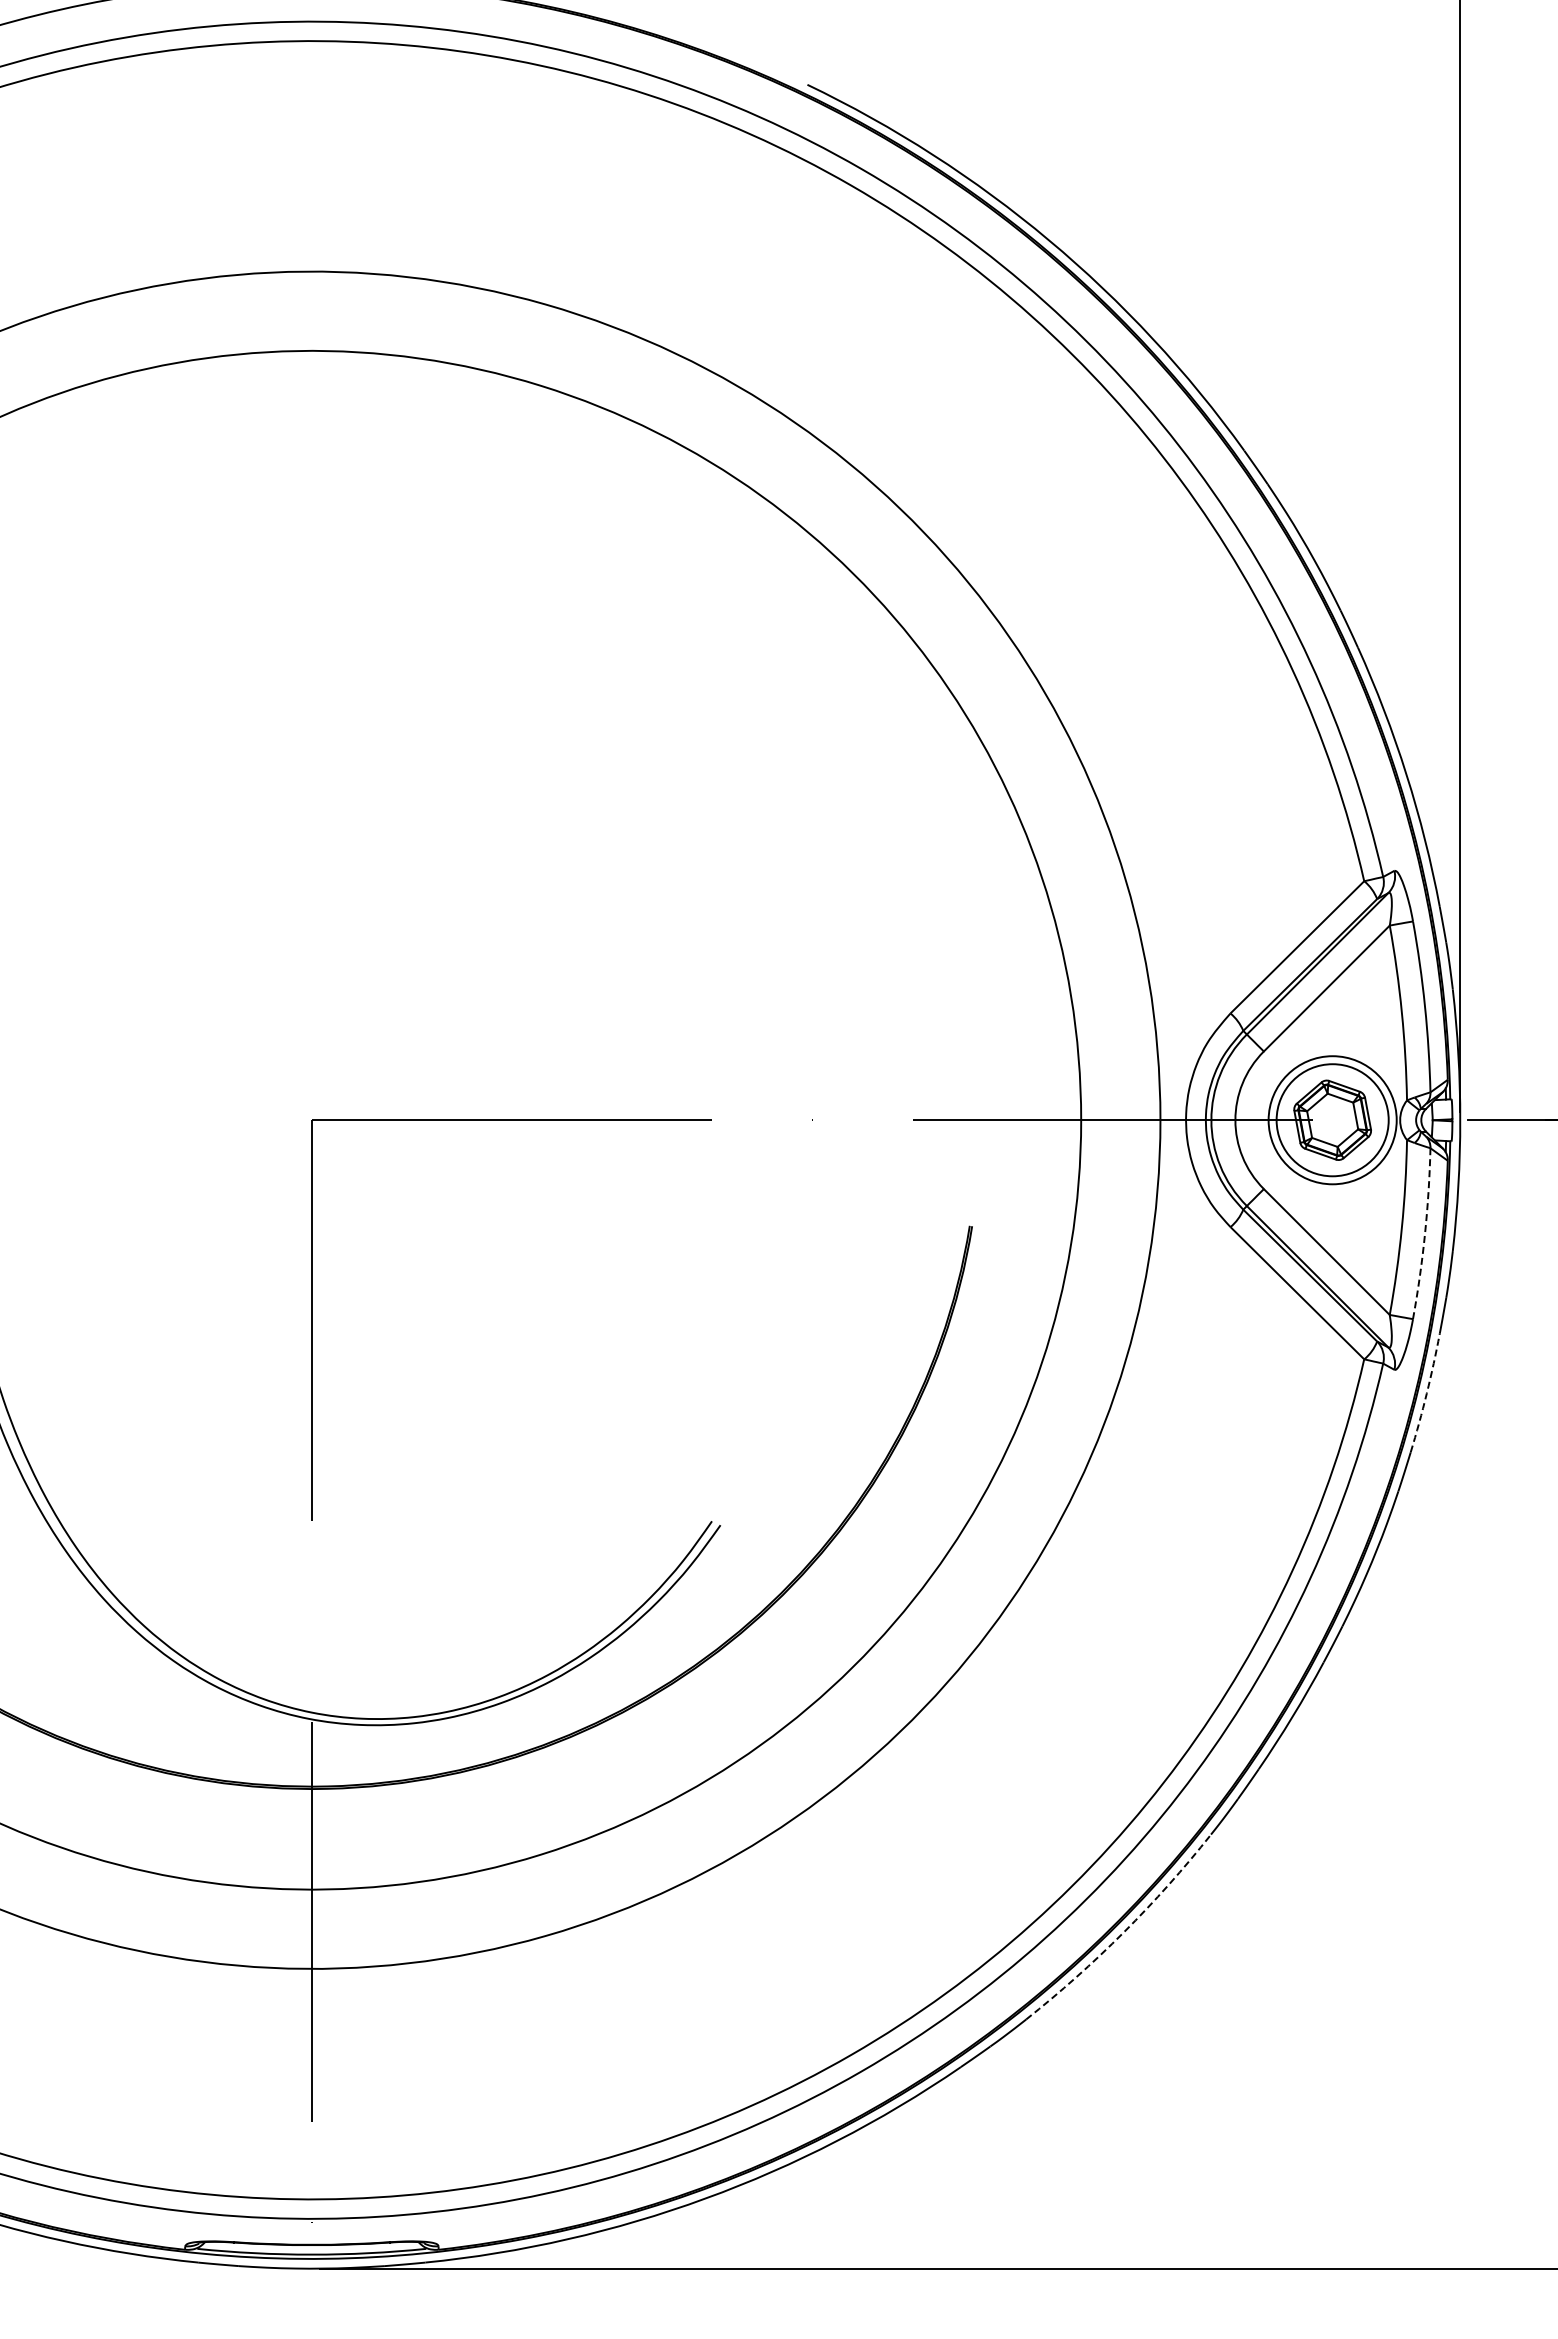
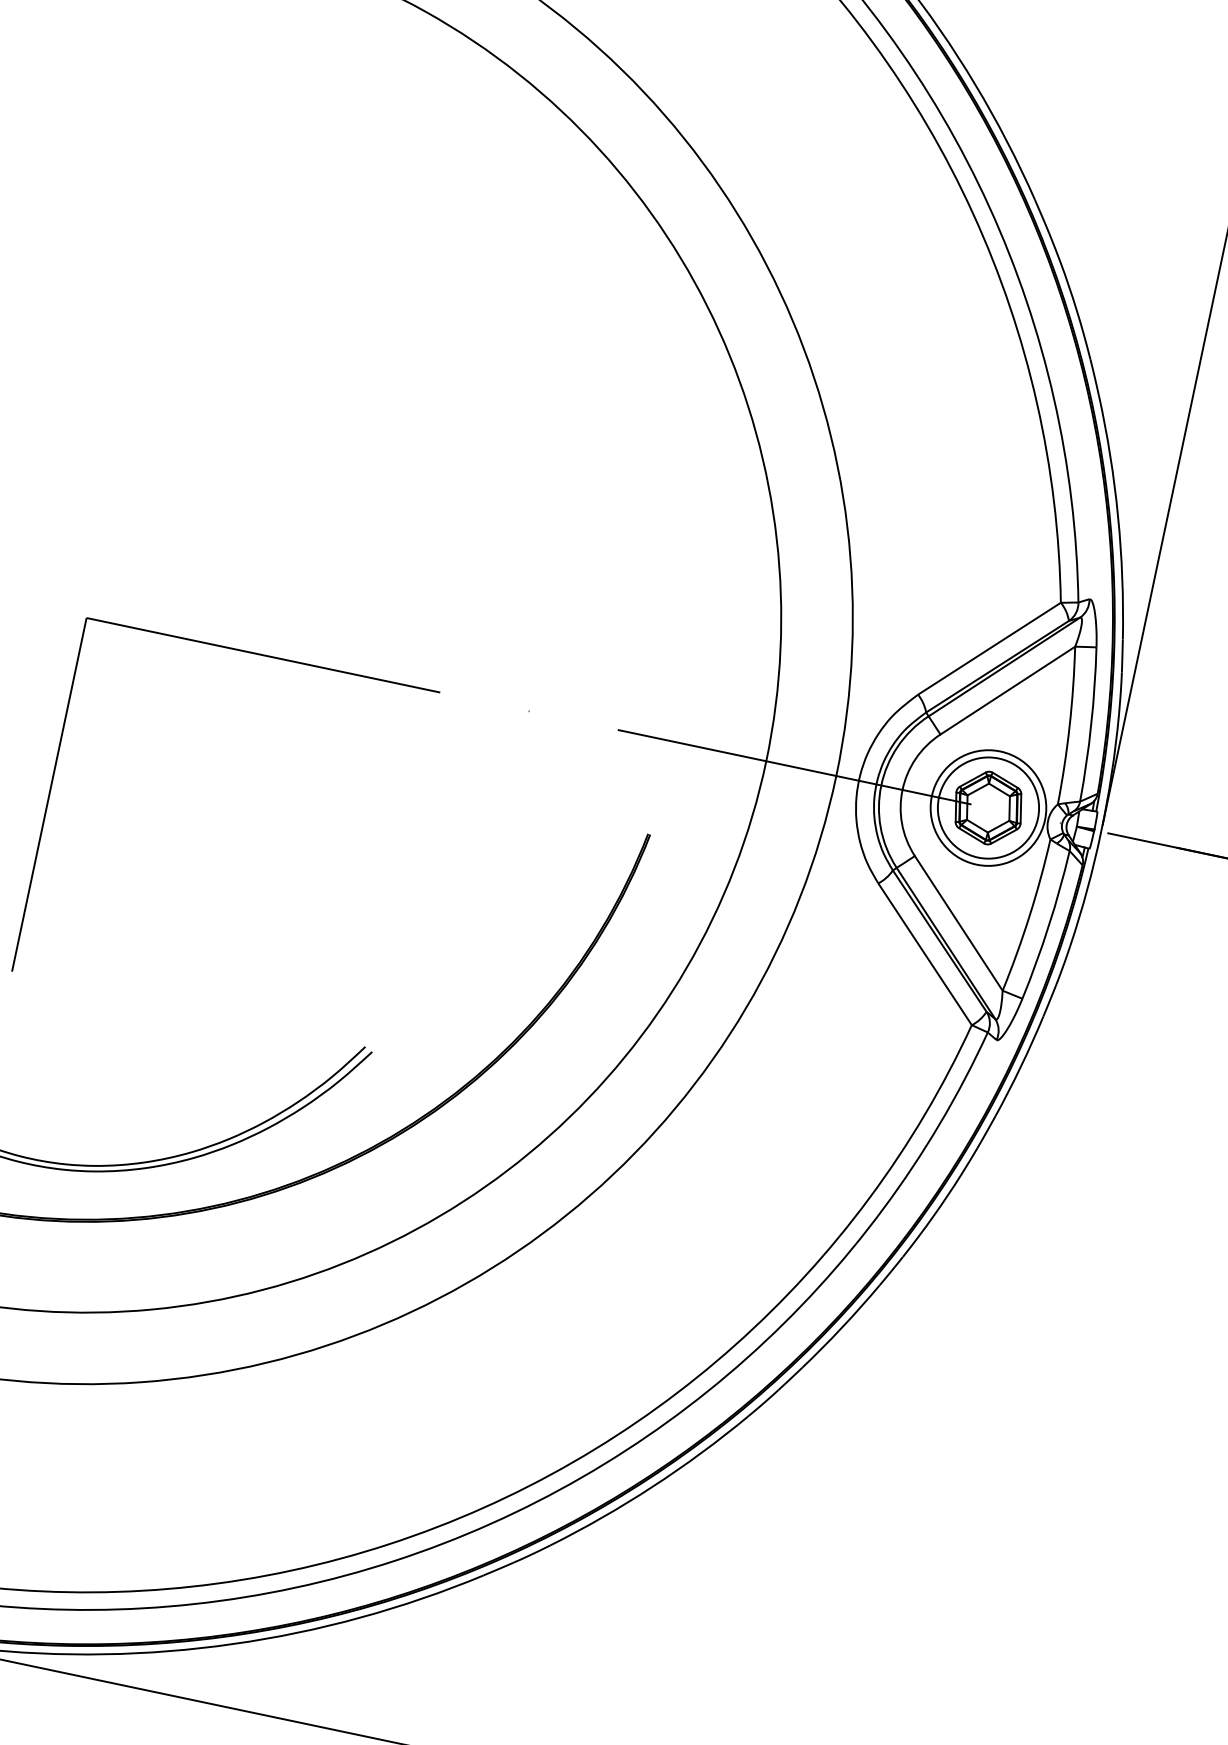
arc: (1425, 1234) -> (1049, 926), dashed -> solid
arc: (1426, 1393) -> (1020, 1066), dashed -> solid
arc: (1123, 1932) -> (652, 1486), dashed -> solid

